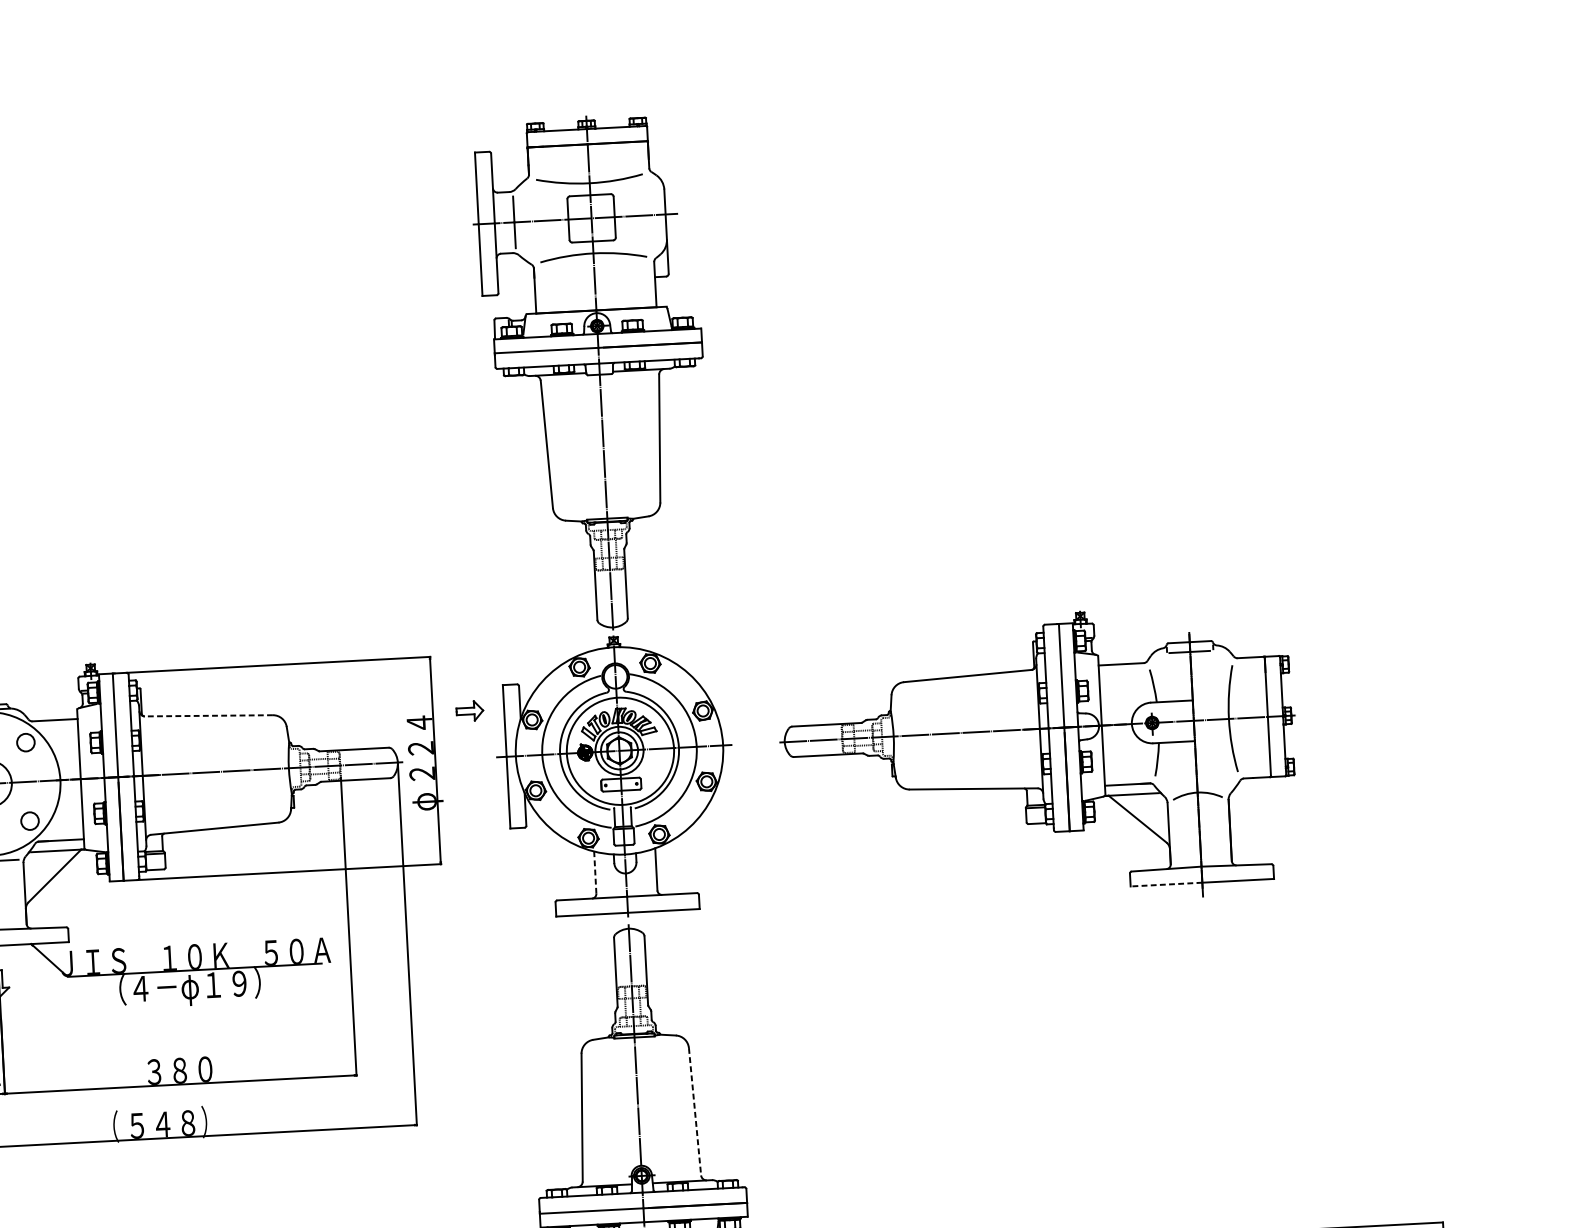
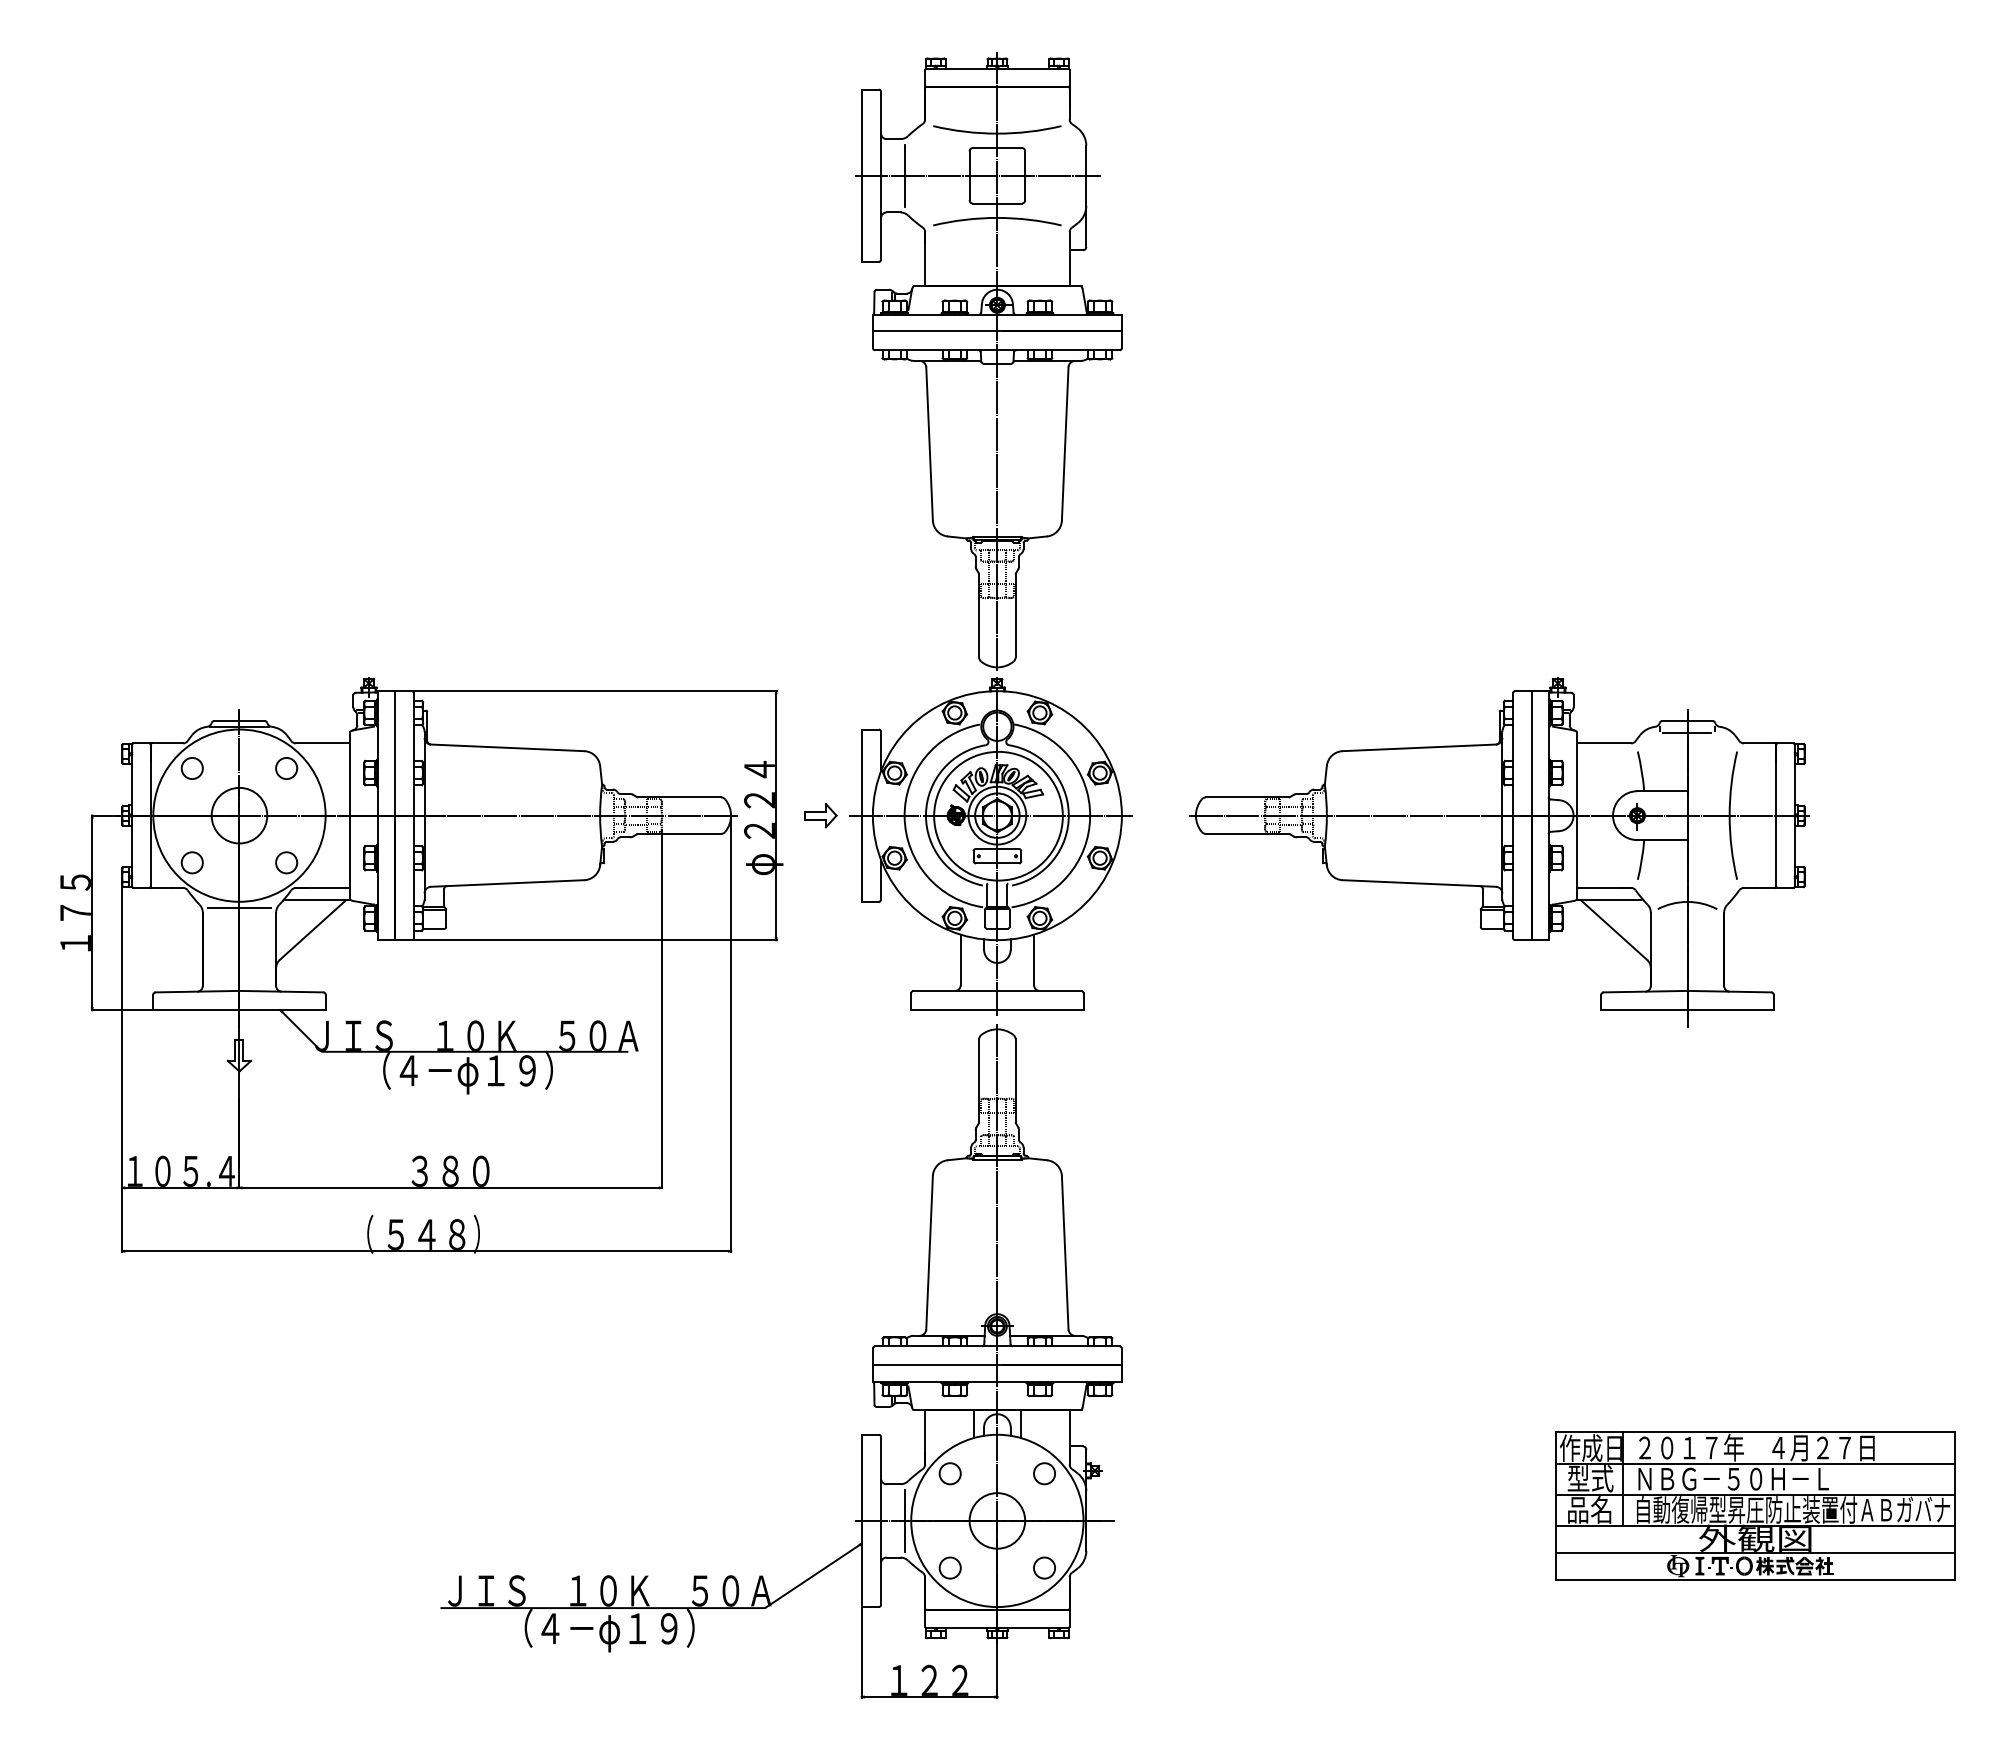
part: (469, 711) -> (820, 815), moved
line: (208, 715) -> (507, 747), dashed -> solid
line: (595, 872) -> (960, 959), dashed -> solid
line: (1165, 884) -> (1643, 1010), dashed -> solid
line: (695, 1111) -> (1065, 1252), dashed -> solid

